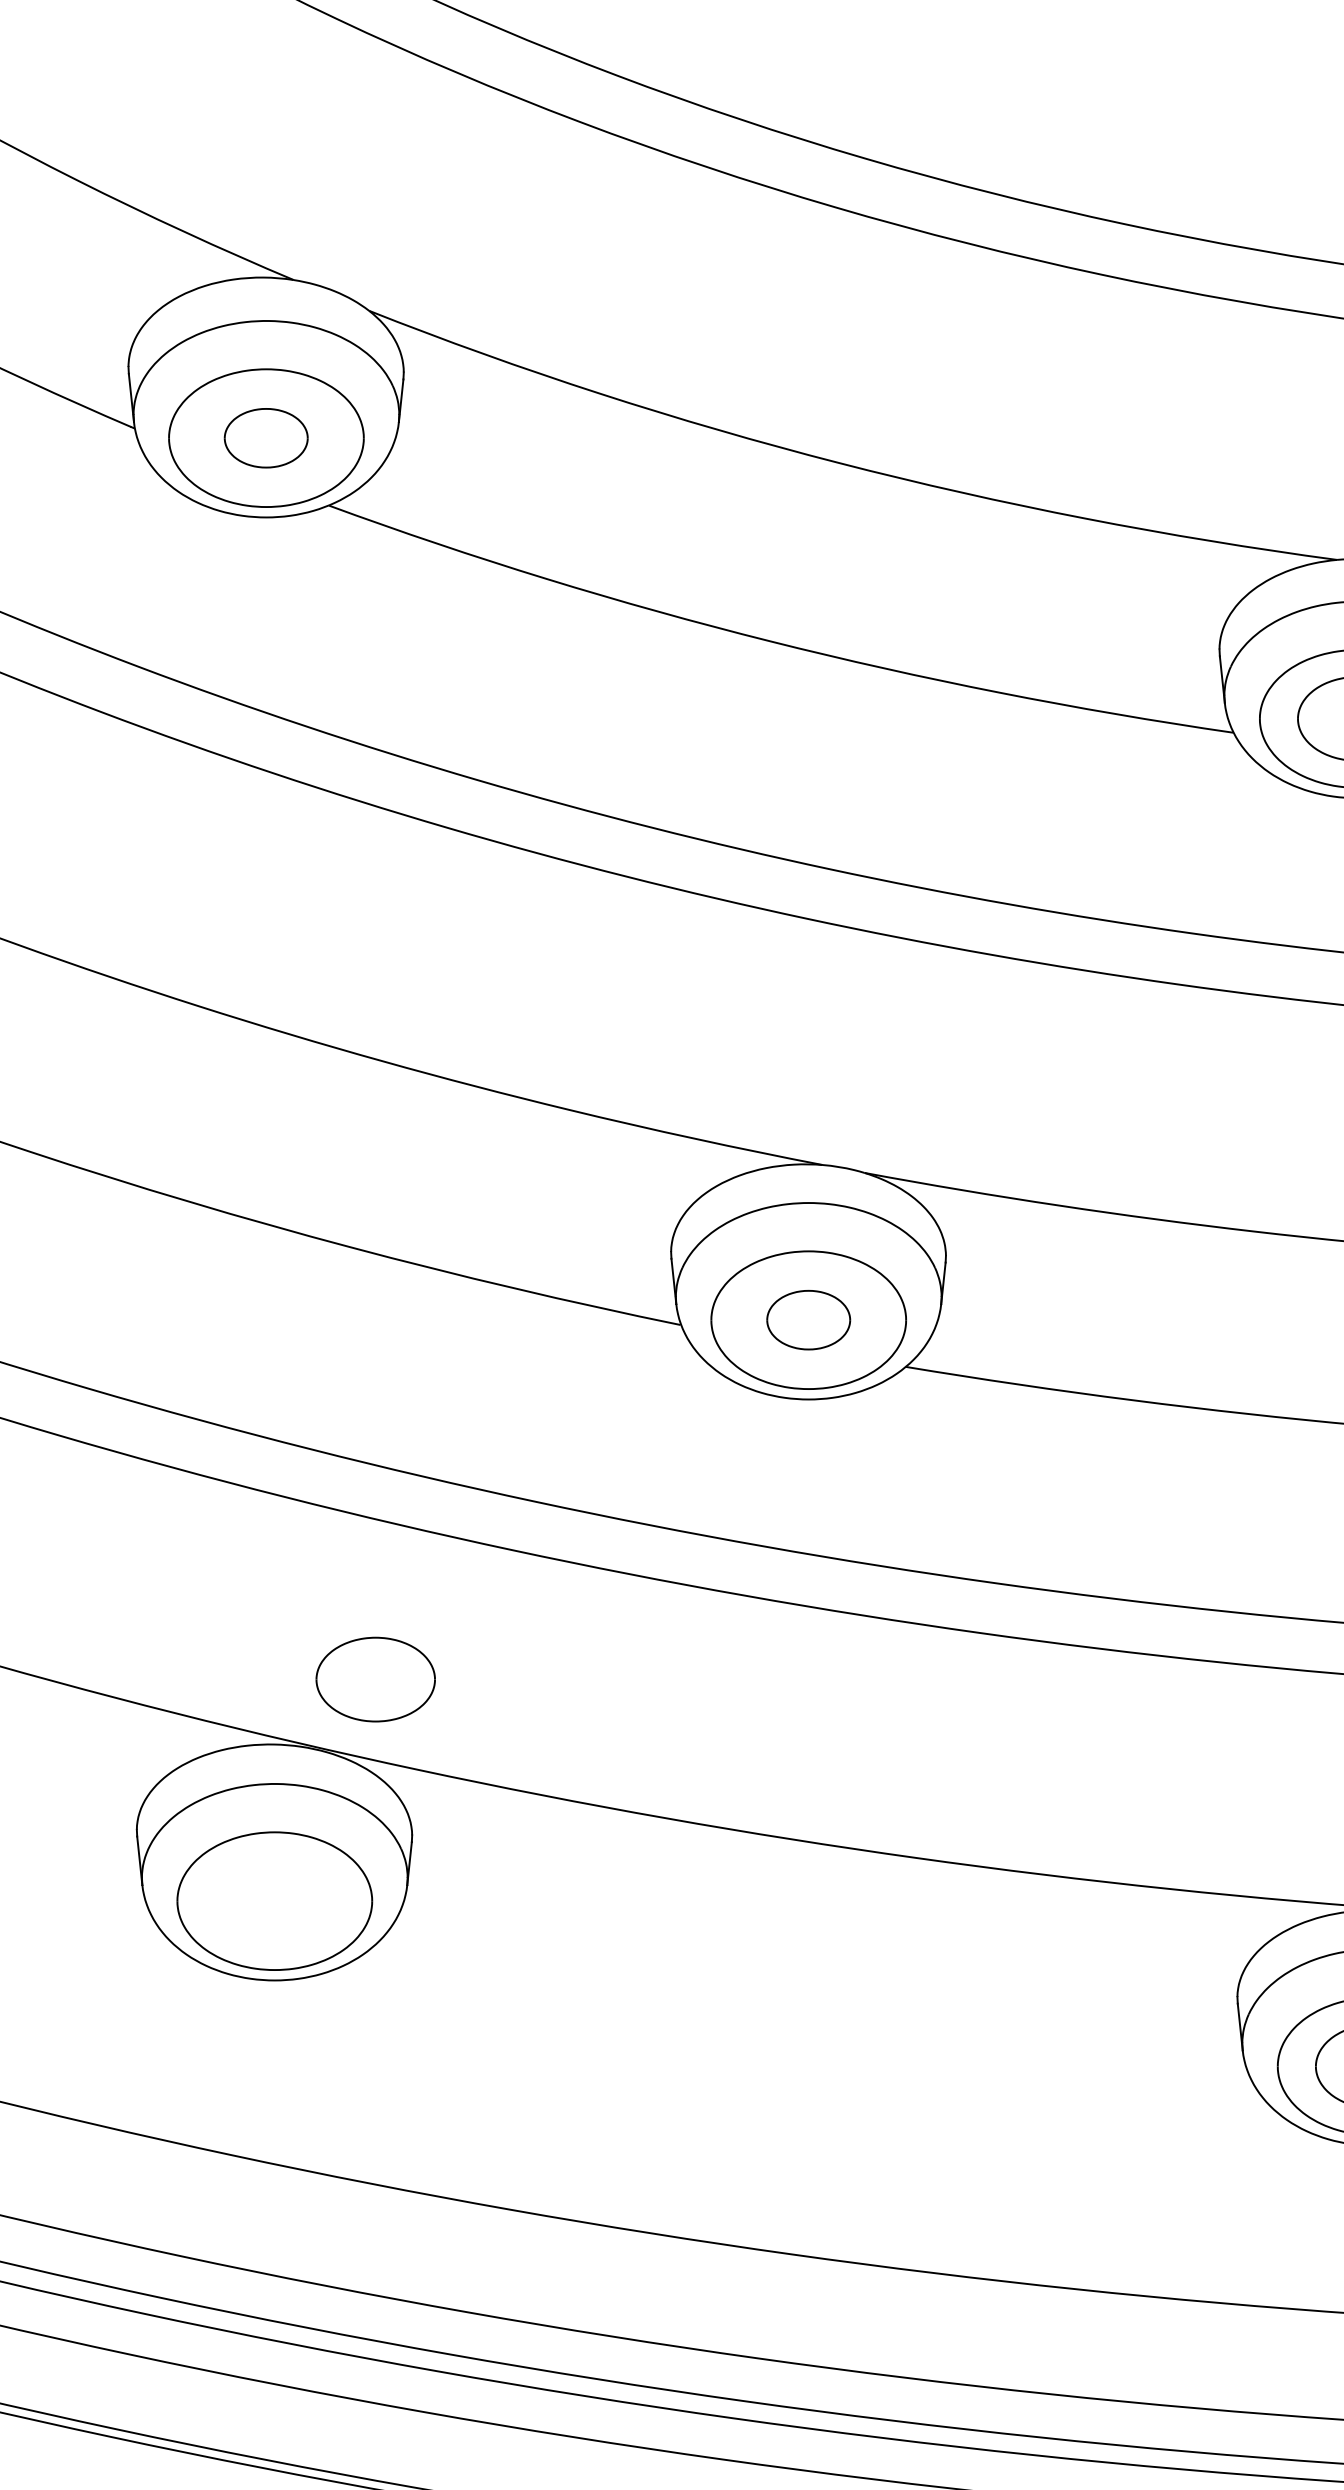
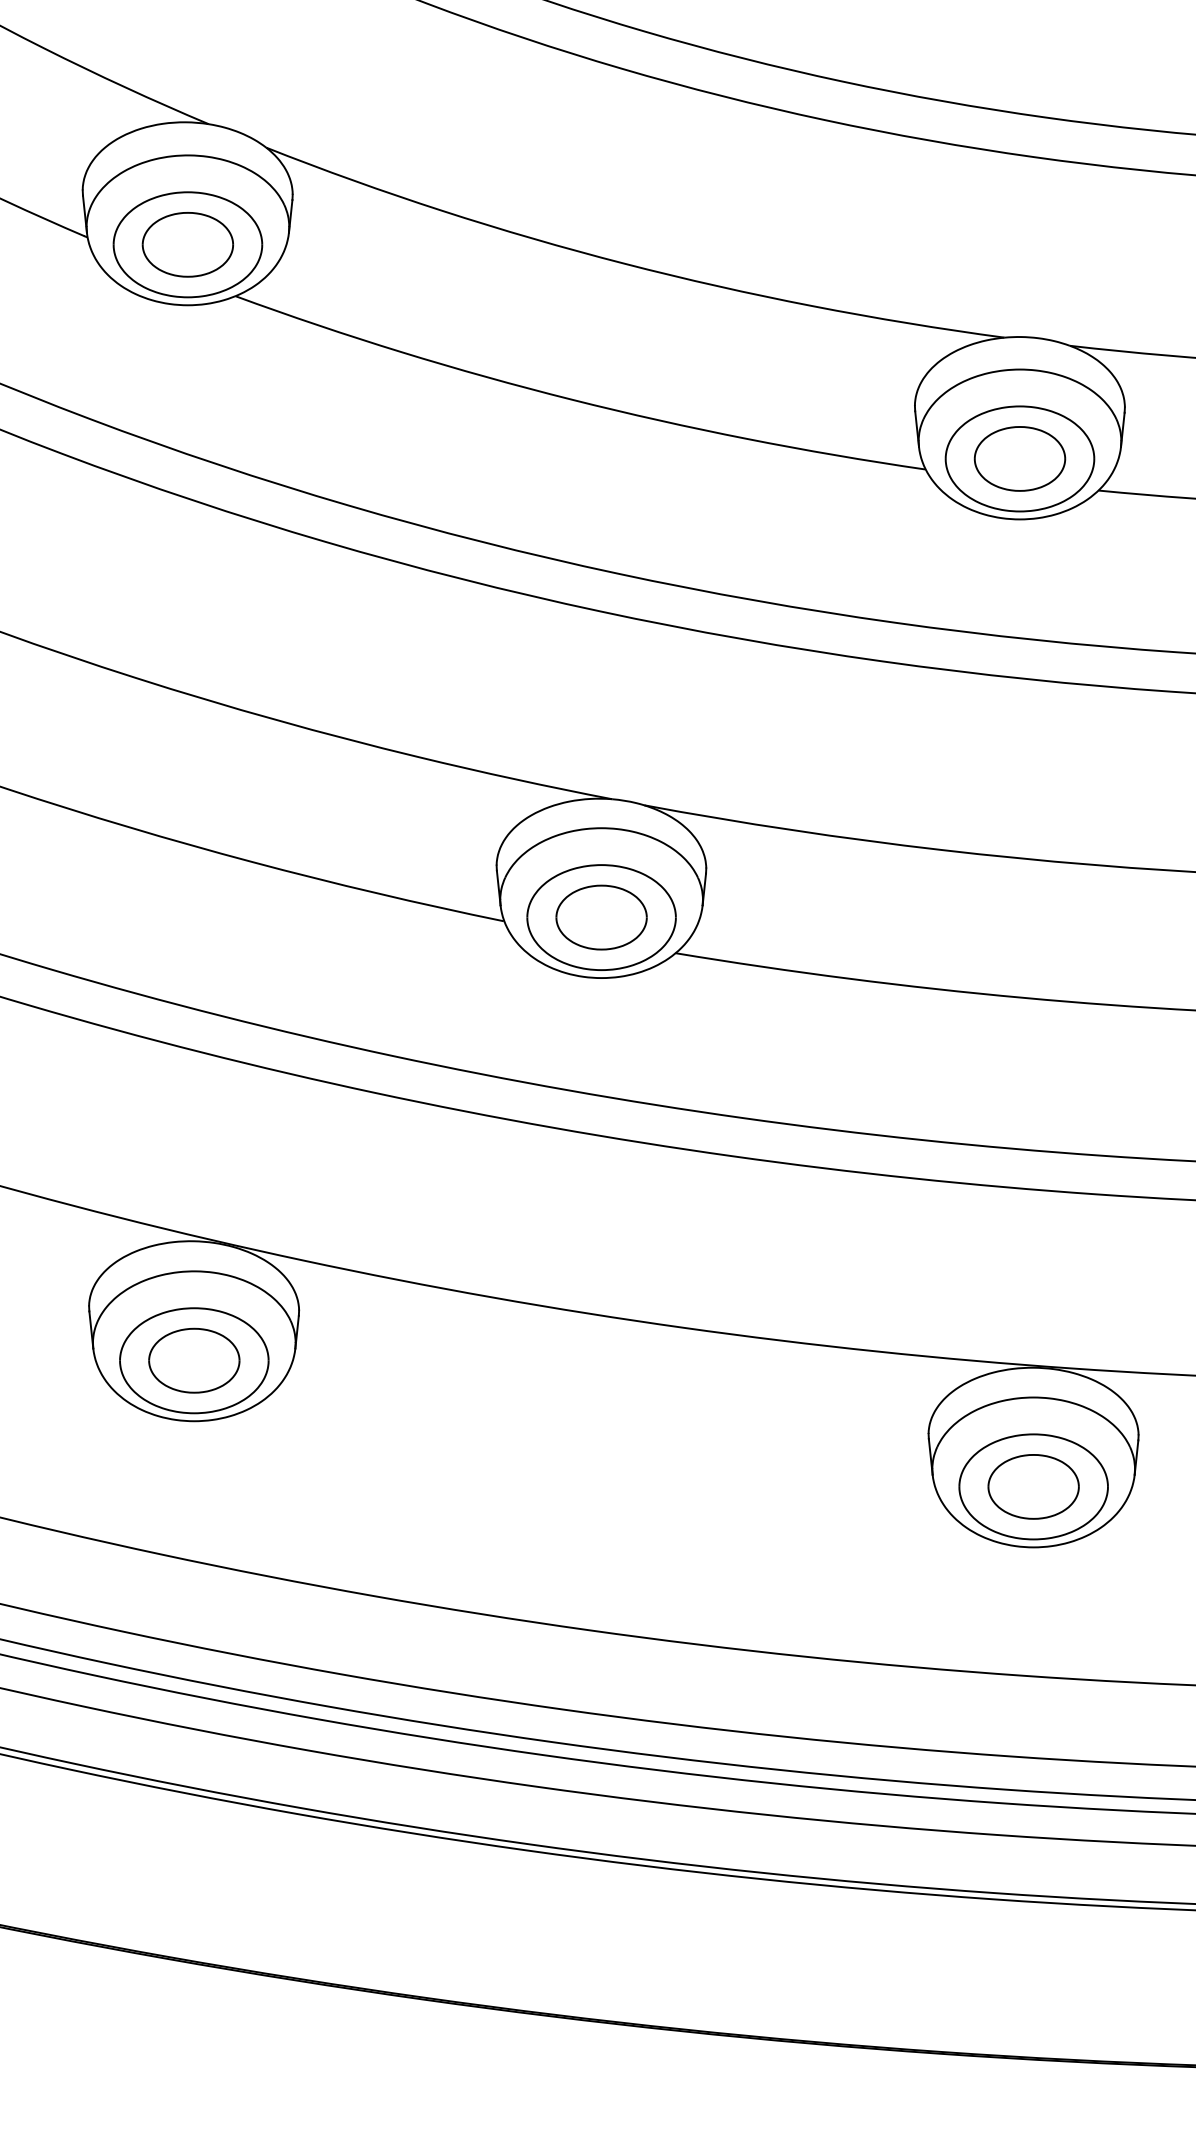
part: (265, 437) -> (187, 244), size x1.43
part: (808, 1320) -> (601, 917), size x1.43
part: (375, 1679) -> (194, 1360), moved

